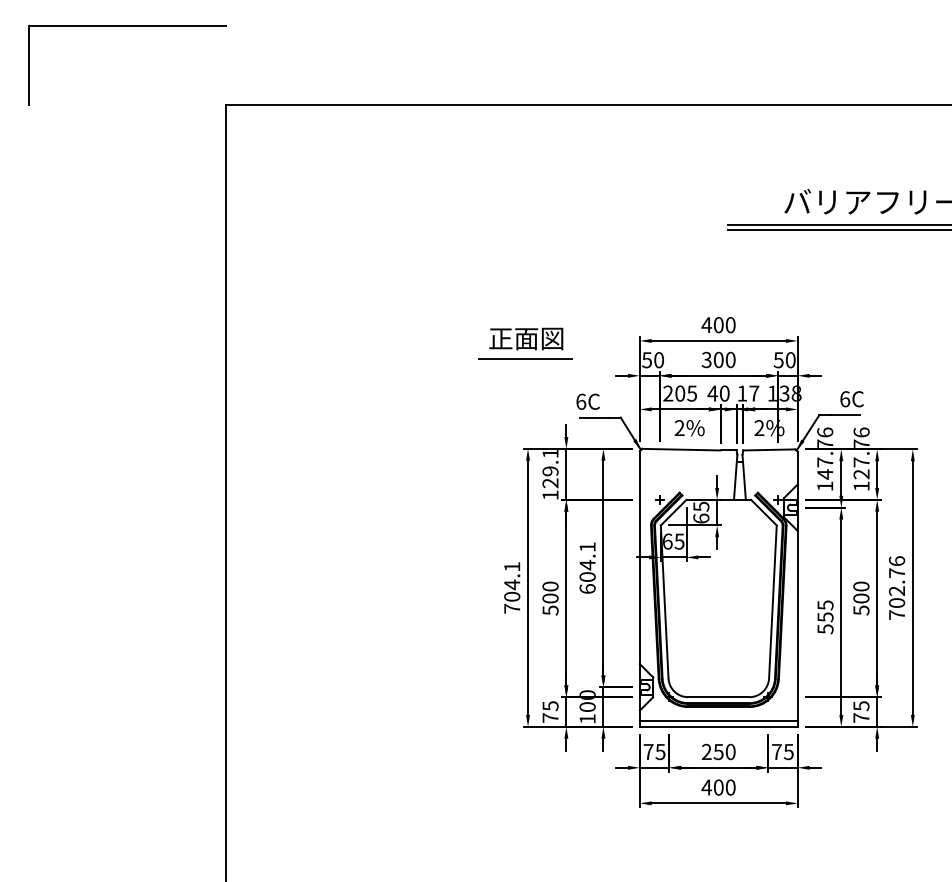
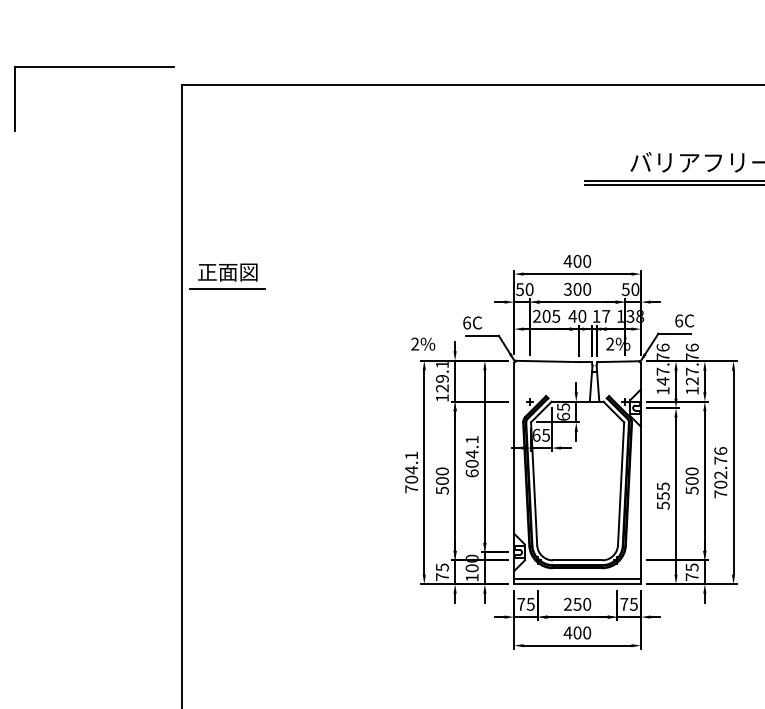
part: (127, 26) -> (94, 67), moved
part: (525, 343) -> (227, 276), moved
text: (690, 427) -> (423, 343), moved

